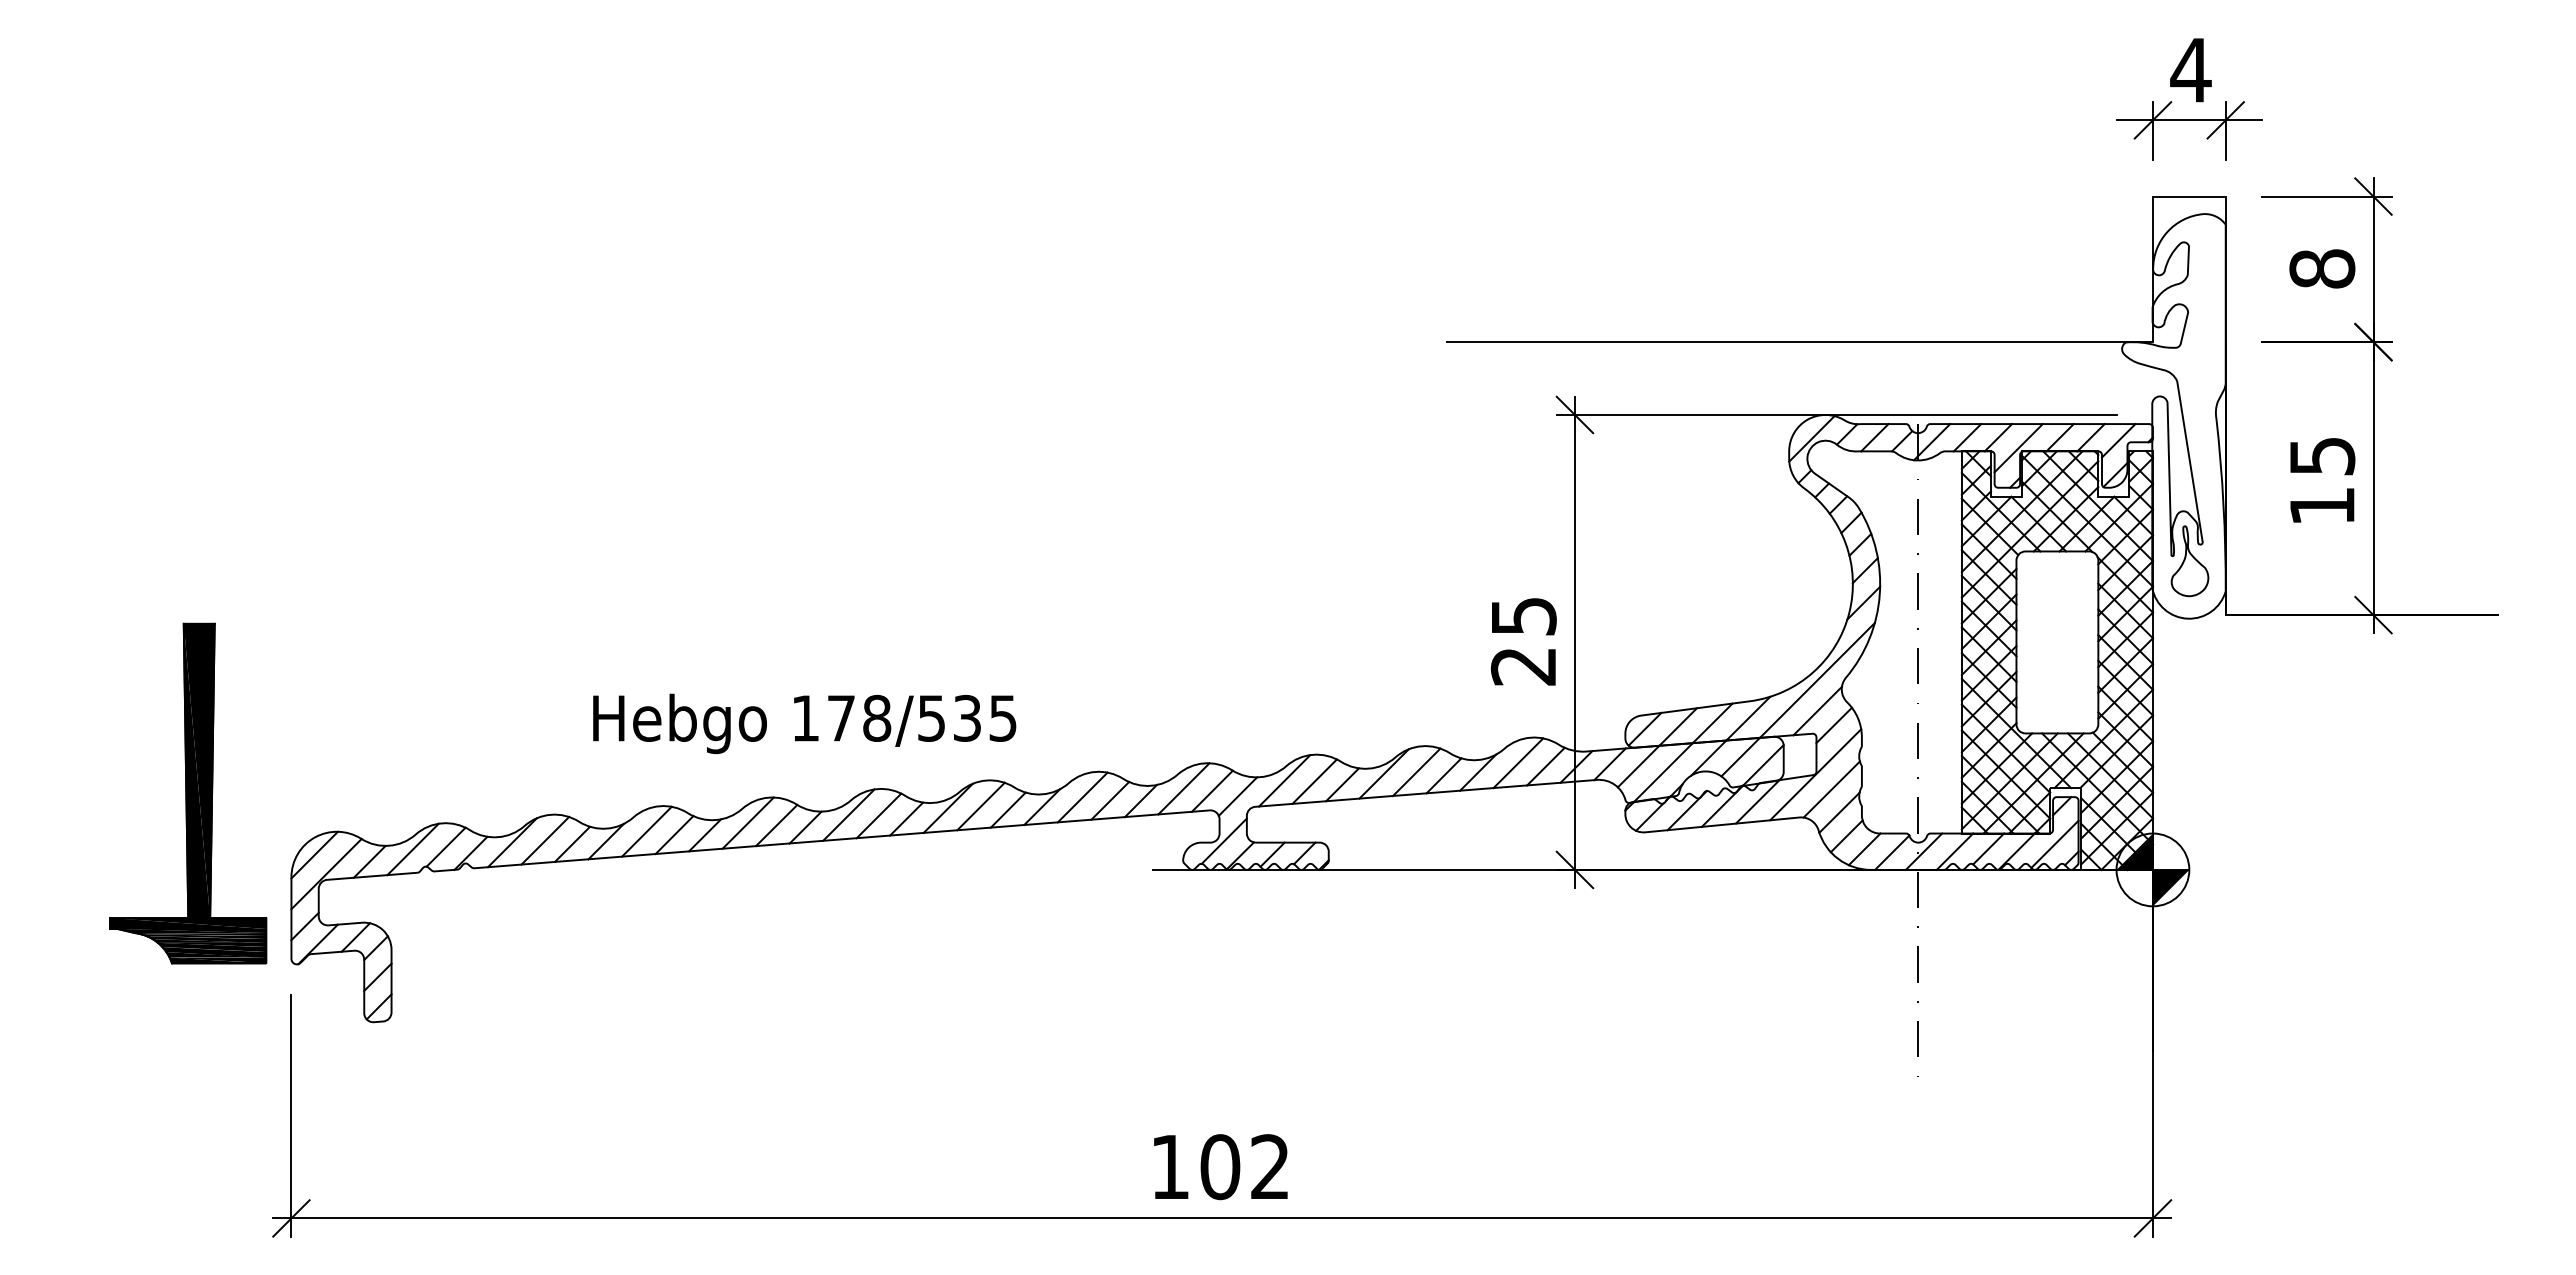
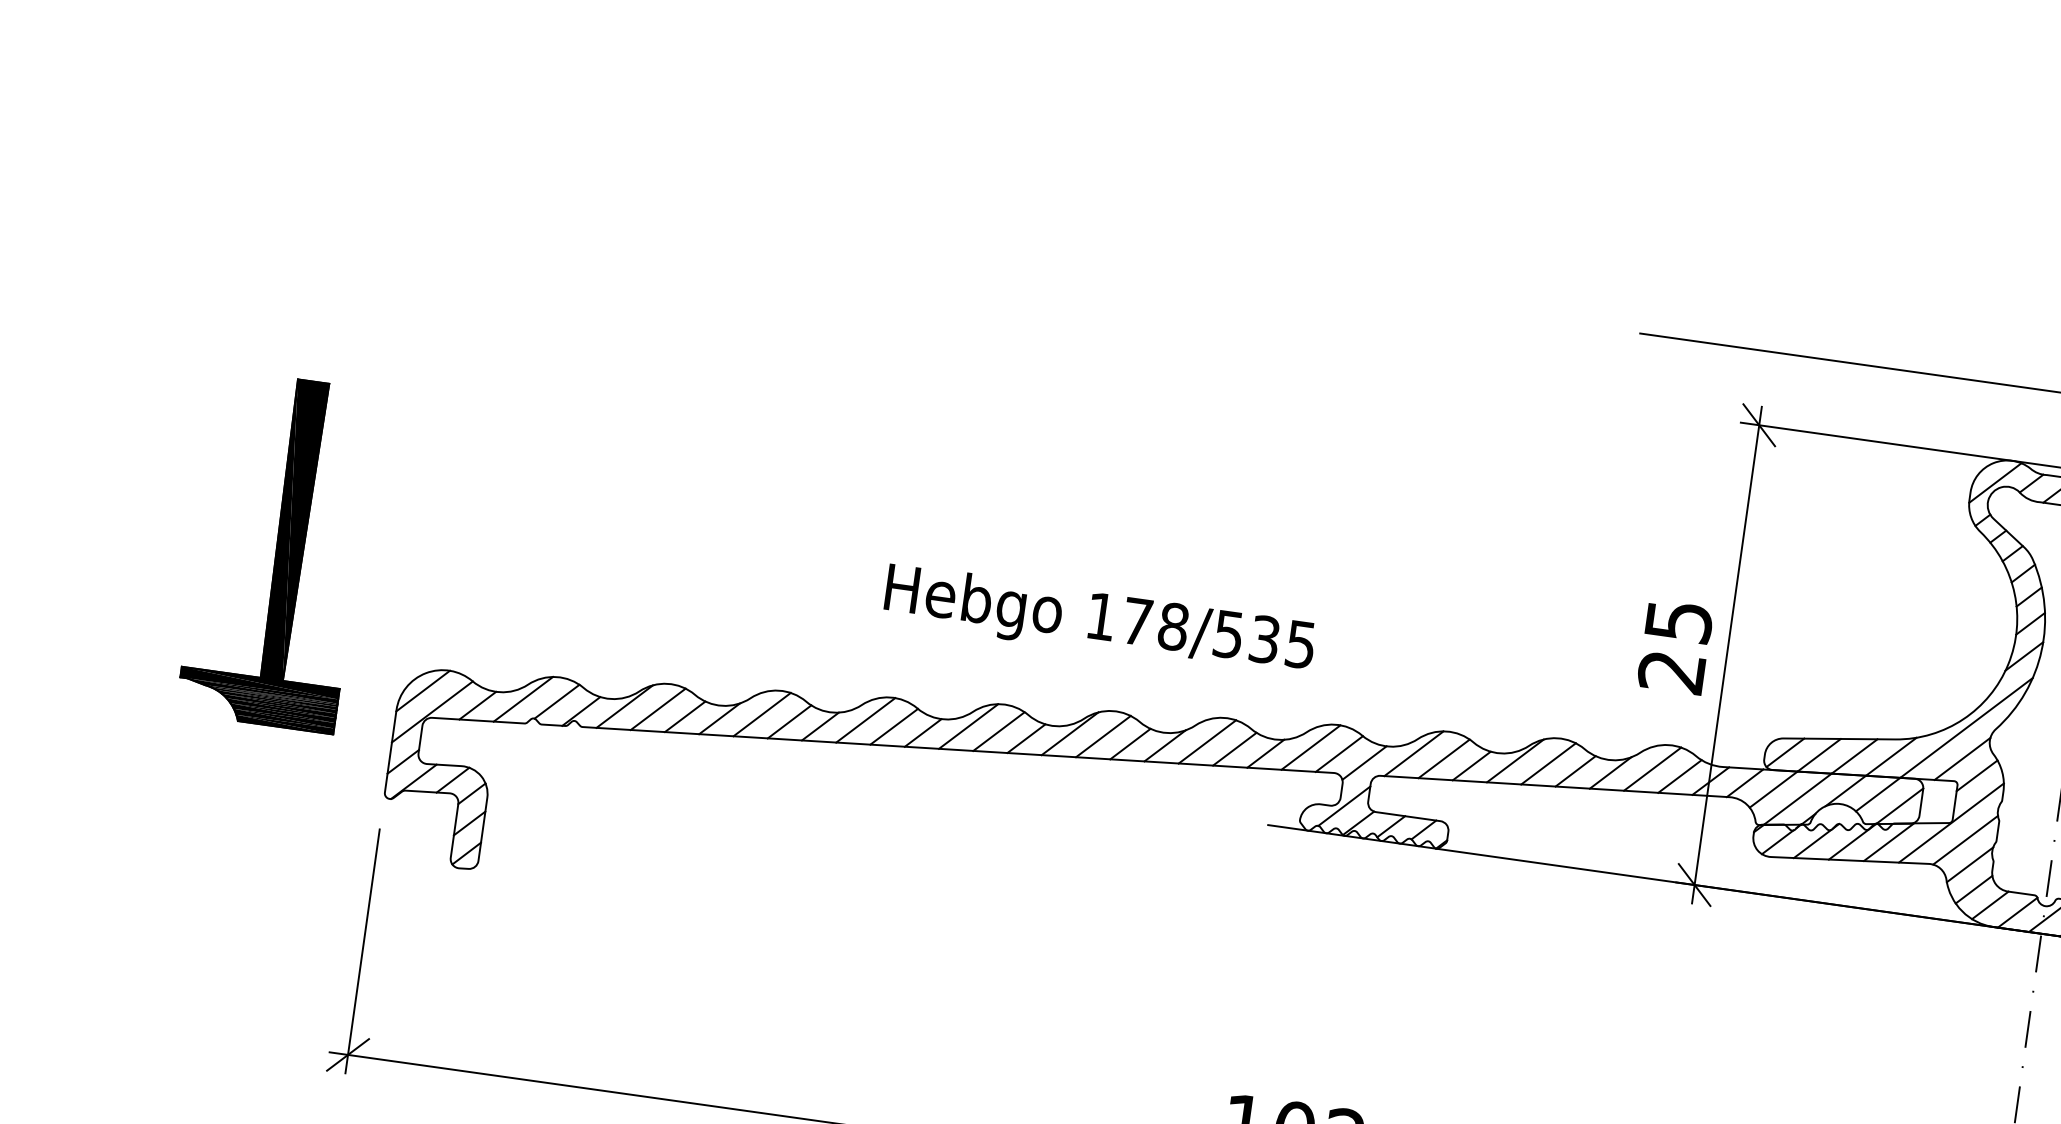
text: (804, 723) -> (1099, 621), moved
part: (188, 793) -> (278, 551), moved

